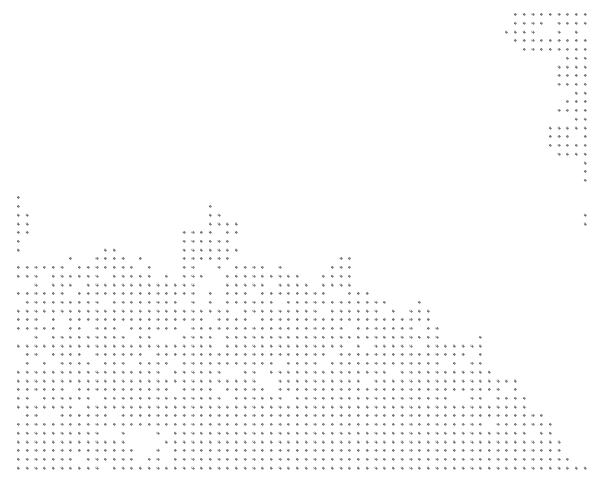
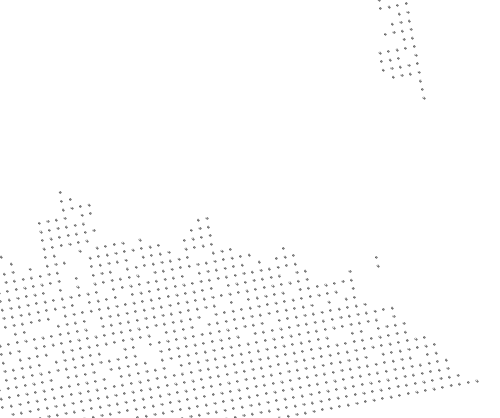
part: (585, 219) -> (377, 261), moved

